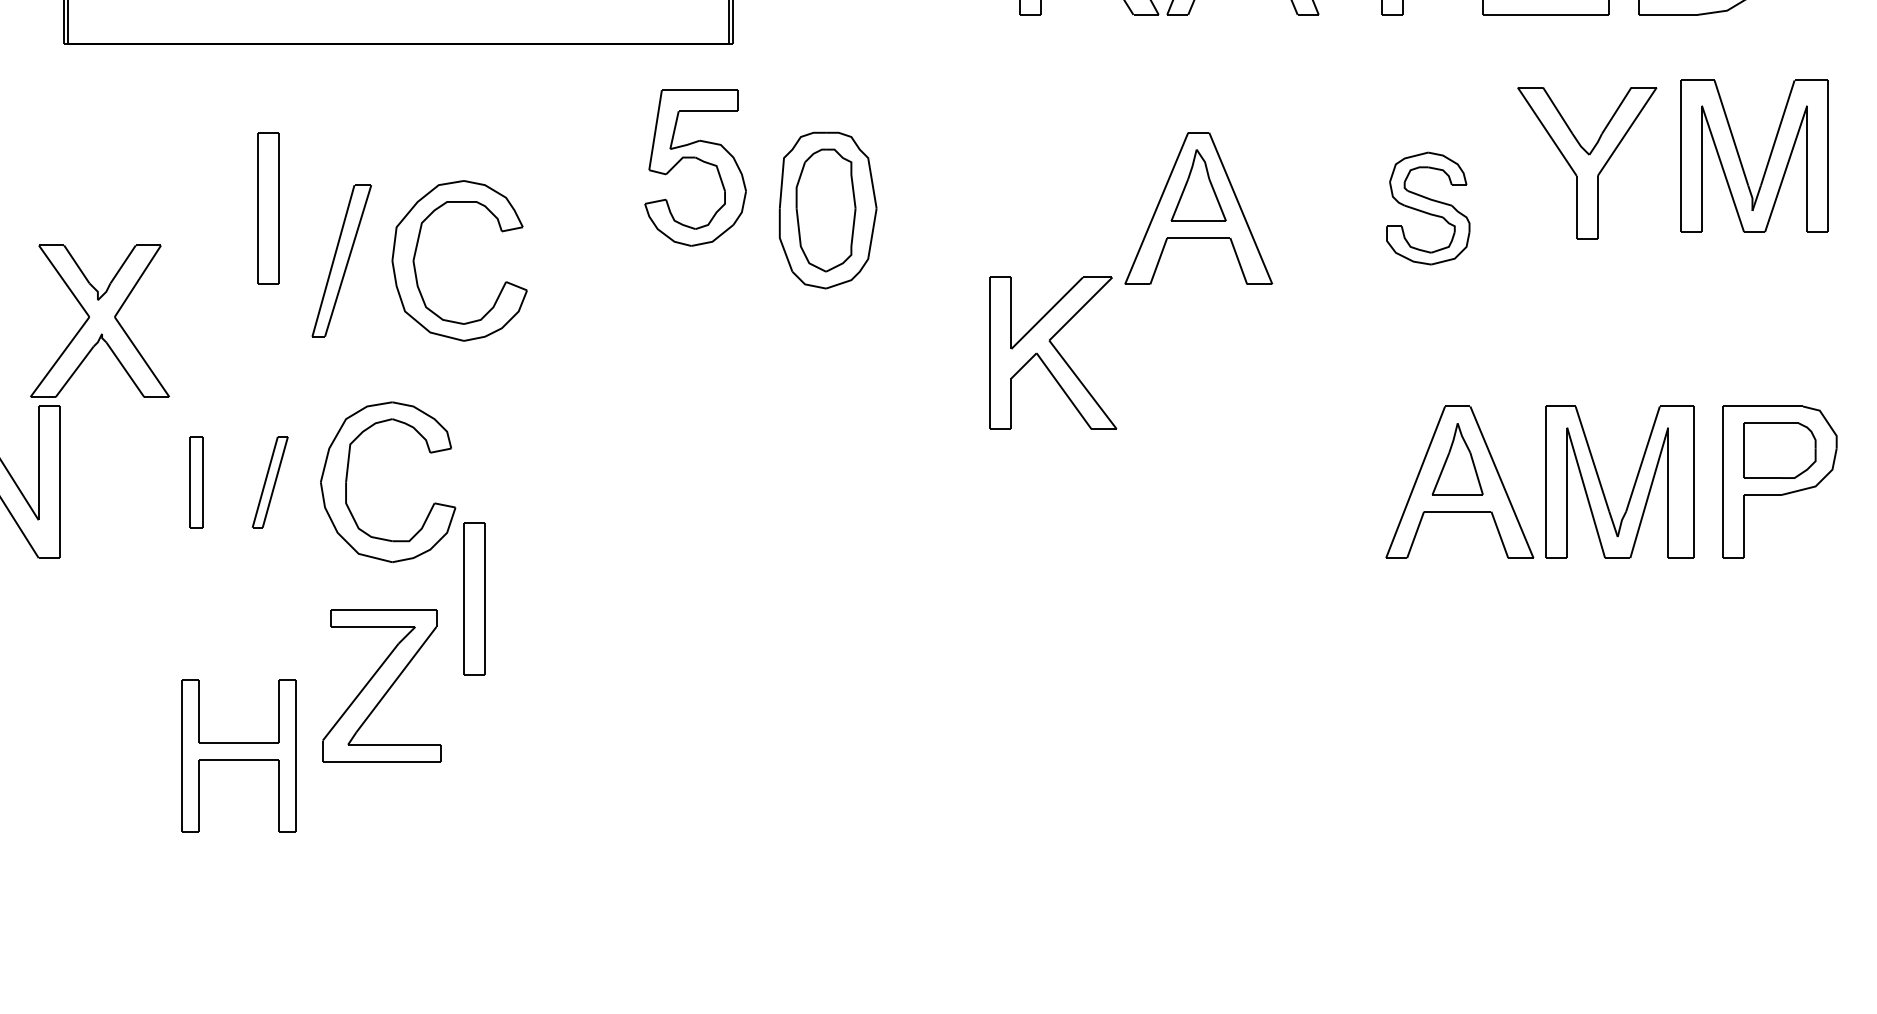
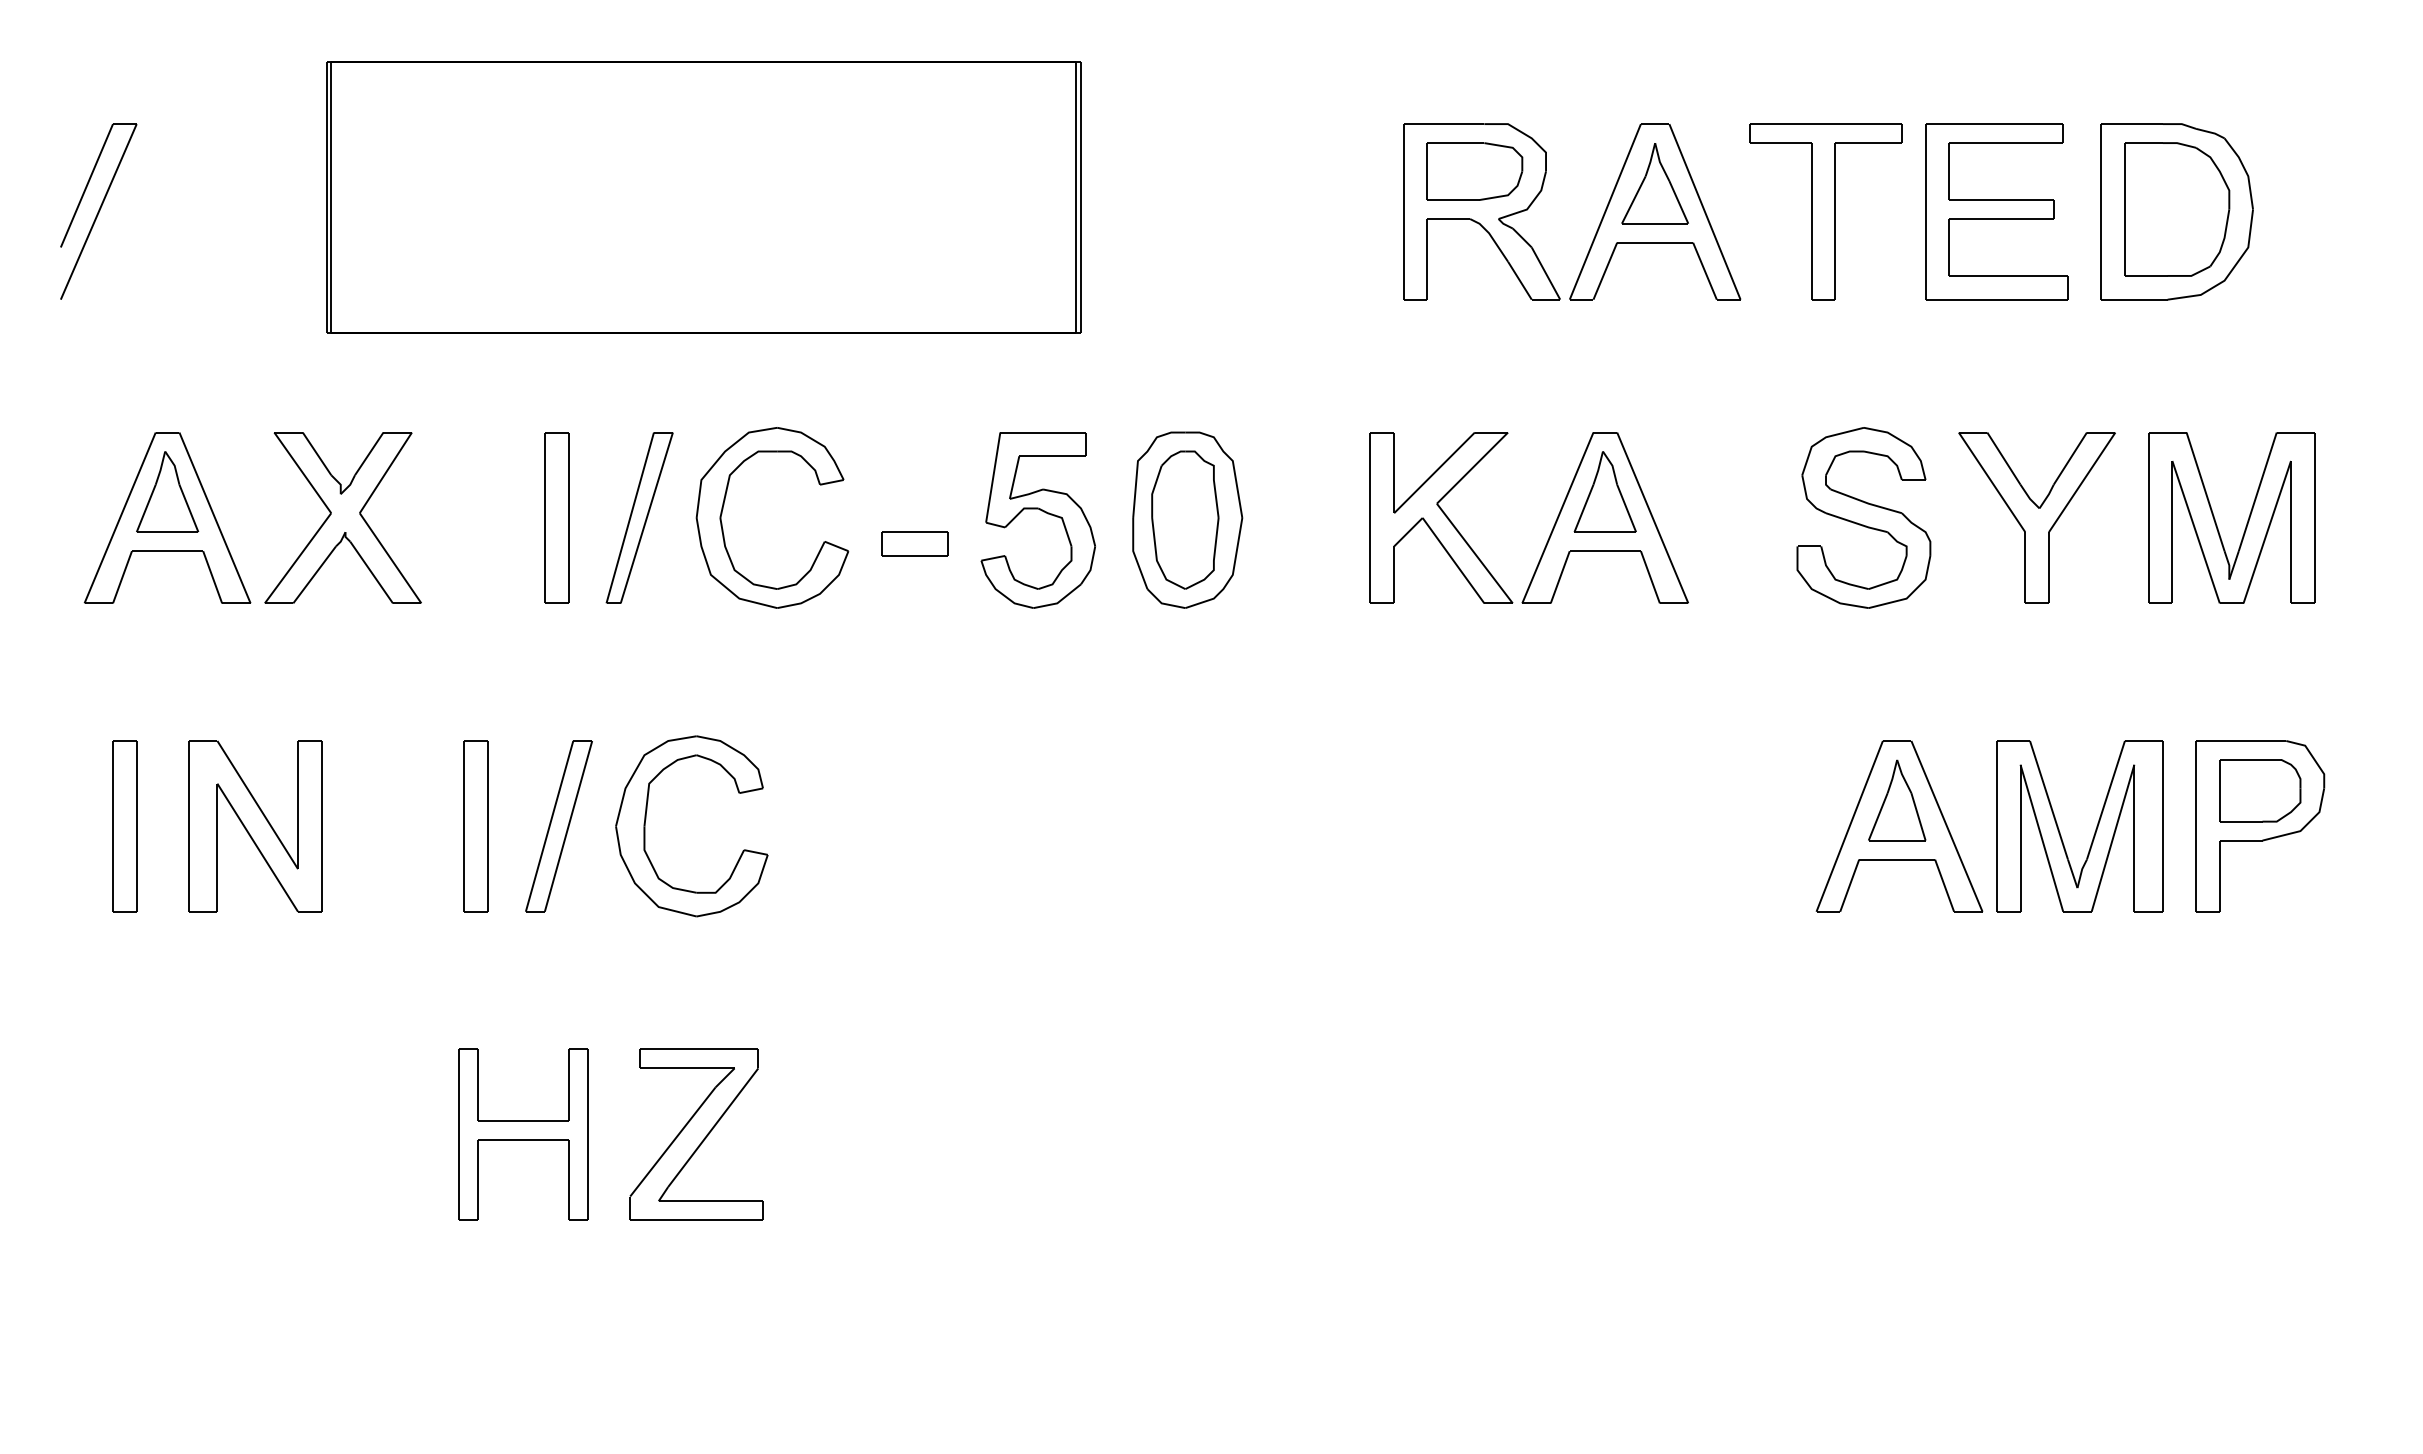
part: (698, 160) -> (1041, 511), moved
part: (1741, 160) -> (2216, 522), moved
part: (1586, 162) -> (2036, 517), moved
part: (1427, 208) -> (1863, 517), size x1.43
part: (585, 231) -> (914, 543), added
part: (417, 249) -> (724, 505), moved
part: (341, 260) -> (639, 517), moved
part: (99, 320) -> (342, 517), moved
part: (1053, 352) -> (1441, 517), moved
part: (196, 482) -> (475, 826), size x1.67
part: (269, 482) -> (558, 826), size x1.67
part: (473, 598) -> (788, 957), removed
part: (381, 685) -> (696, 1134), moved

